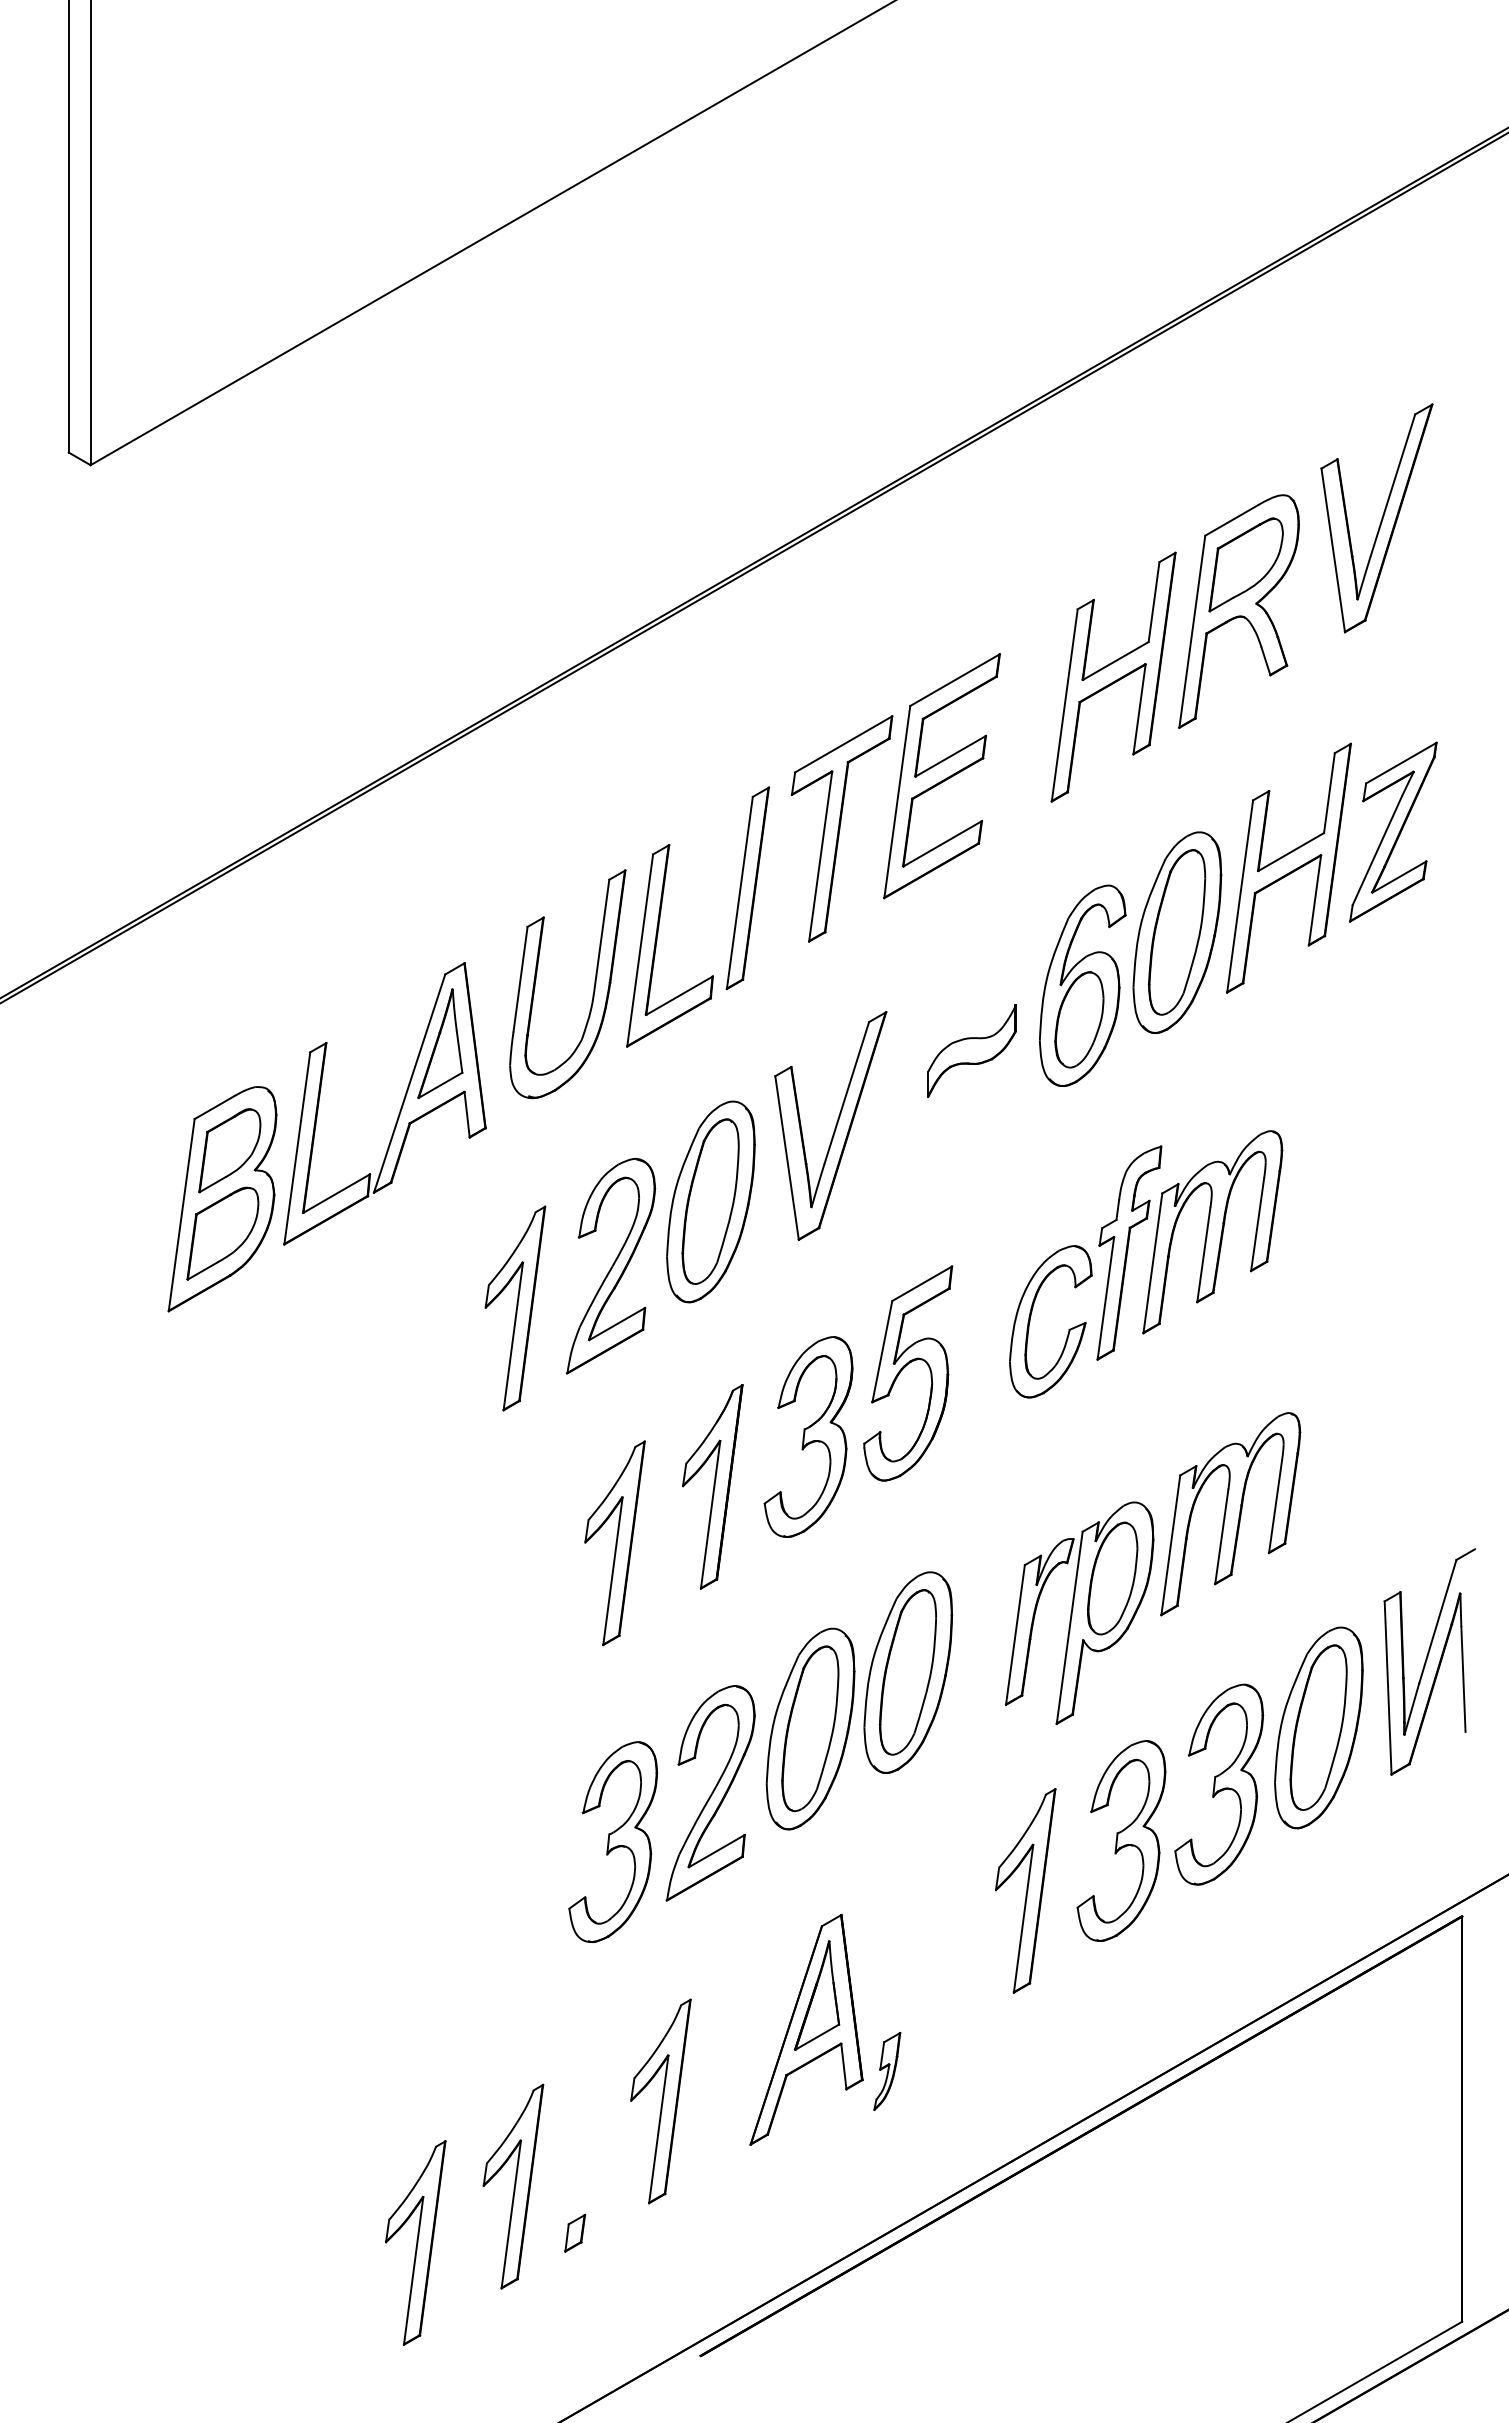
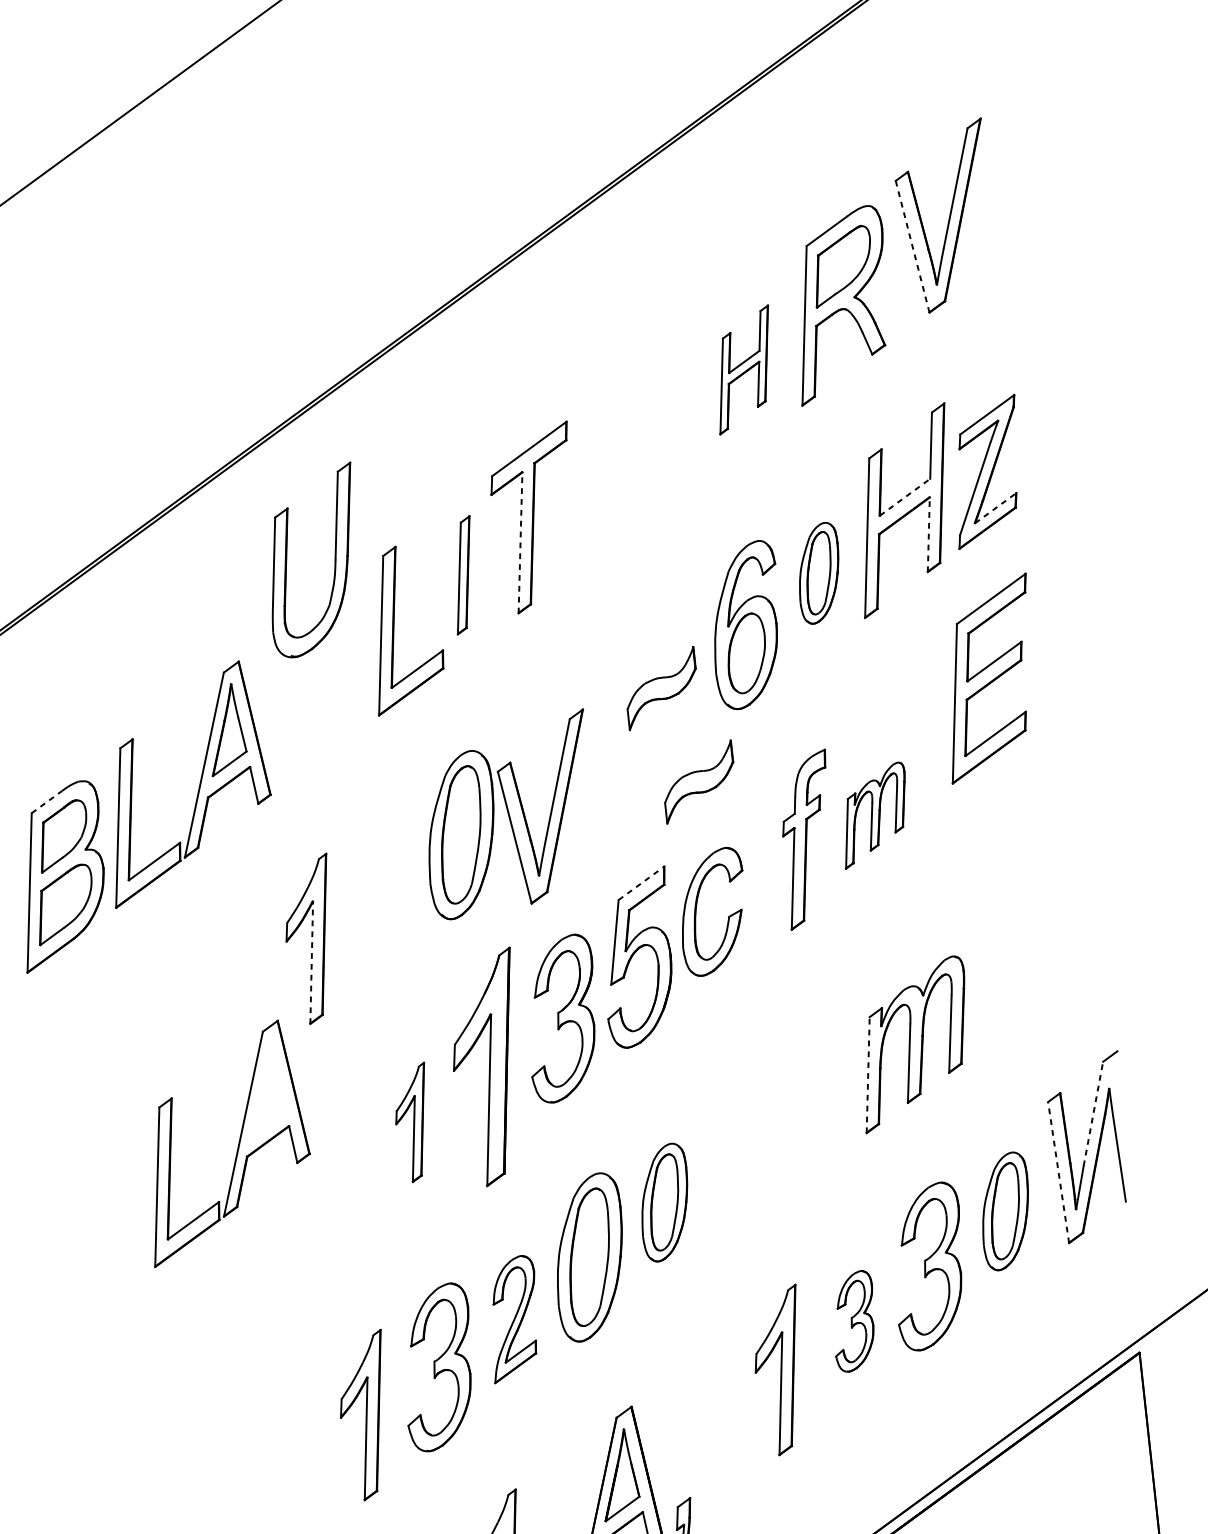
line: (1333, 550) -> (912, 246), solid -> dashed
part: (1113, 676) -> (744, 369), size x0.6
part: (941, 776) -> (988, 678), moved
line: (1291, 852) -> (905, 497), solid -> dashed
line: (820, 856) -> (520, 542), solid -> dashed
line: (1399, 876) -> (995, 507), solid -> dashed
part: (747, 888) -> (463, 575), size x0.7
line: (1315, 900) -> (929, 534), solid -> dashed
part: (1177, 932) -> (819, 573), size x0.6
part: (593, 987) -> (334, 561), moved
line: (214, 1107) -> (46, 801), solid -> dashed
part: (830, 1125) -> (547, 807), moved
part: (1004, 1168) -> (698, 781), added
part: (1212, 1232) -> (874, 815), size x0.6
part: (611, 1266) -> (385, 896), removed
line: (922, 1283) -> (641, 883), solid -> dashed
part: (1031, 1316) -> (696, 909), moved
line: (513, 1336) -> (311, 962), solid -> dashed
part: (712, 1486) -> (488, 1067), size x1.4
part: (614, 1543) -> (412, 1123), size x0.7
line: (1170, 1545) -> (867, 1075), solid -> dashed
part: (400, 1546) -> (238, 1144), added
part: (1079, 1612) -> (799, 1138), removed
line: (1437, 1621) -> (1093, 1113), solid -> dashed
part: (908, 1672) -> (664, 1202), size x0.7
line: (1388, 1688) -> (1058, 1172), solid -> dashed
part: (1318, 1727) -> (1005, 1211), size x0.7
part: (710, 1793) -> (513, 1319), size x0.7
part: (1121, 1840) -> (854, 1321), size x0.6
part: (518, 1890) -> (365, 1415), added

